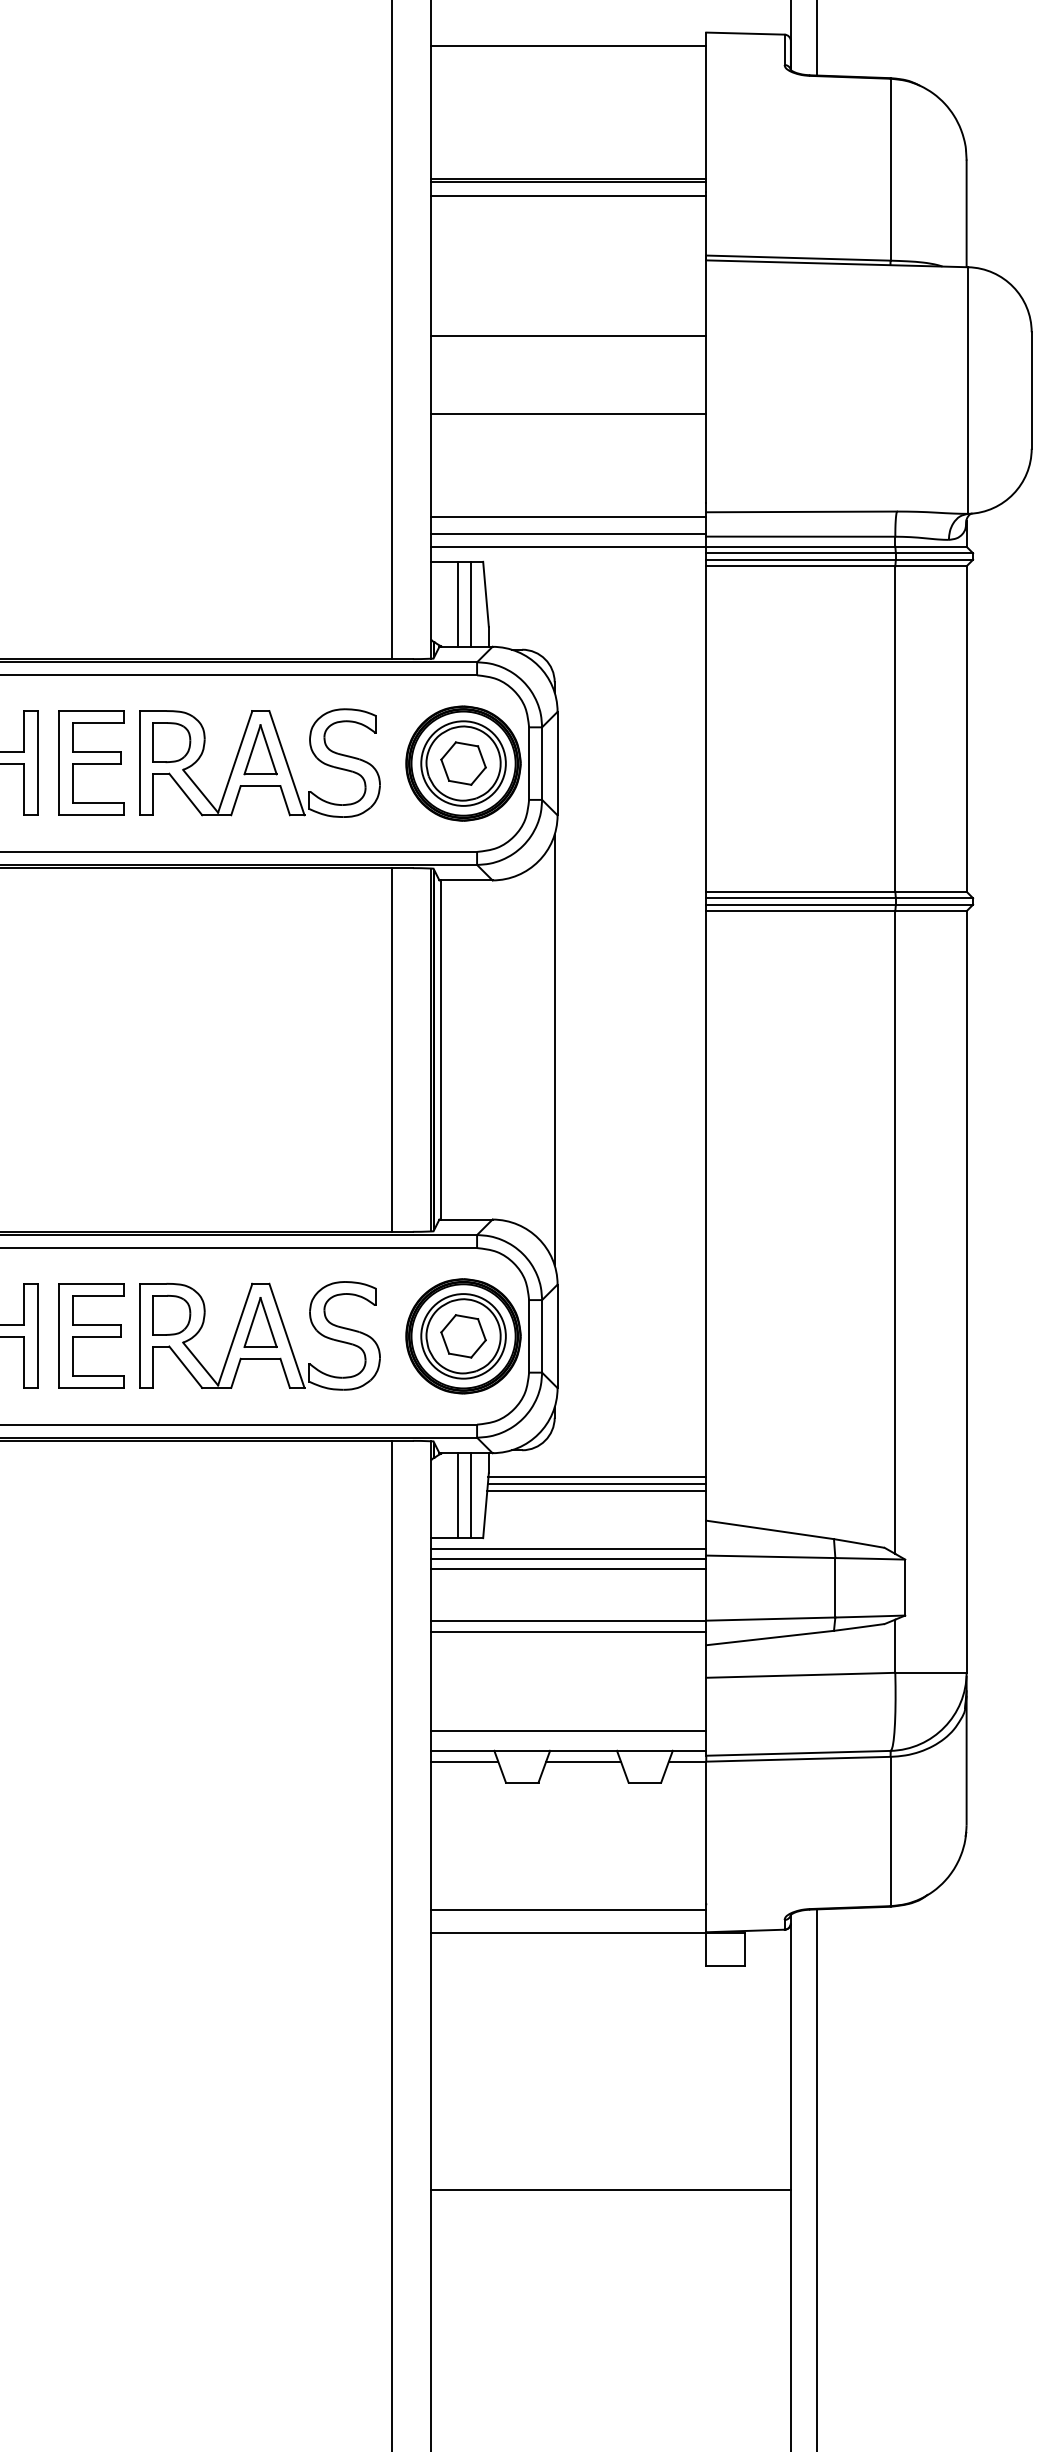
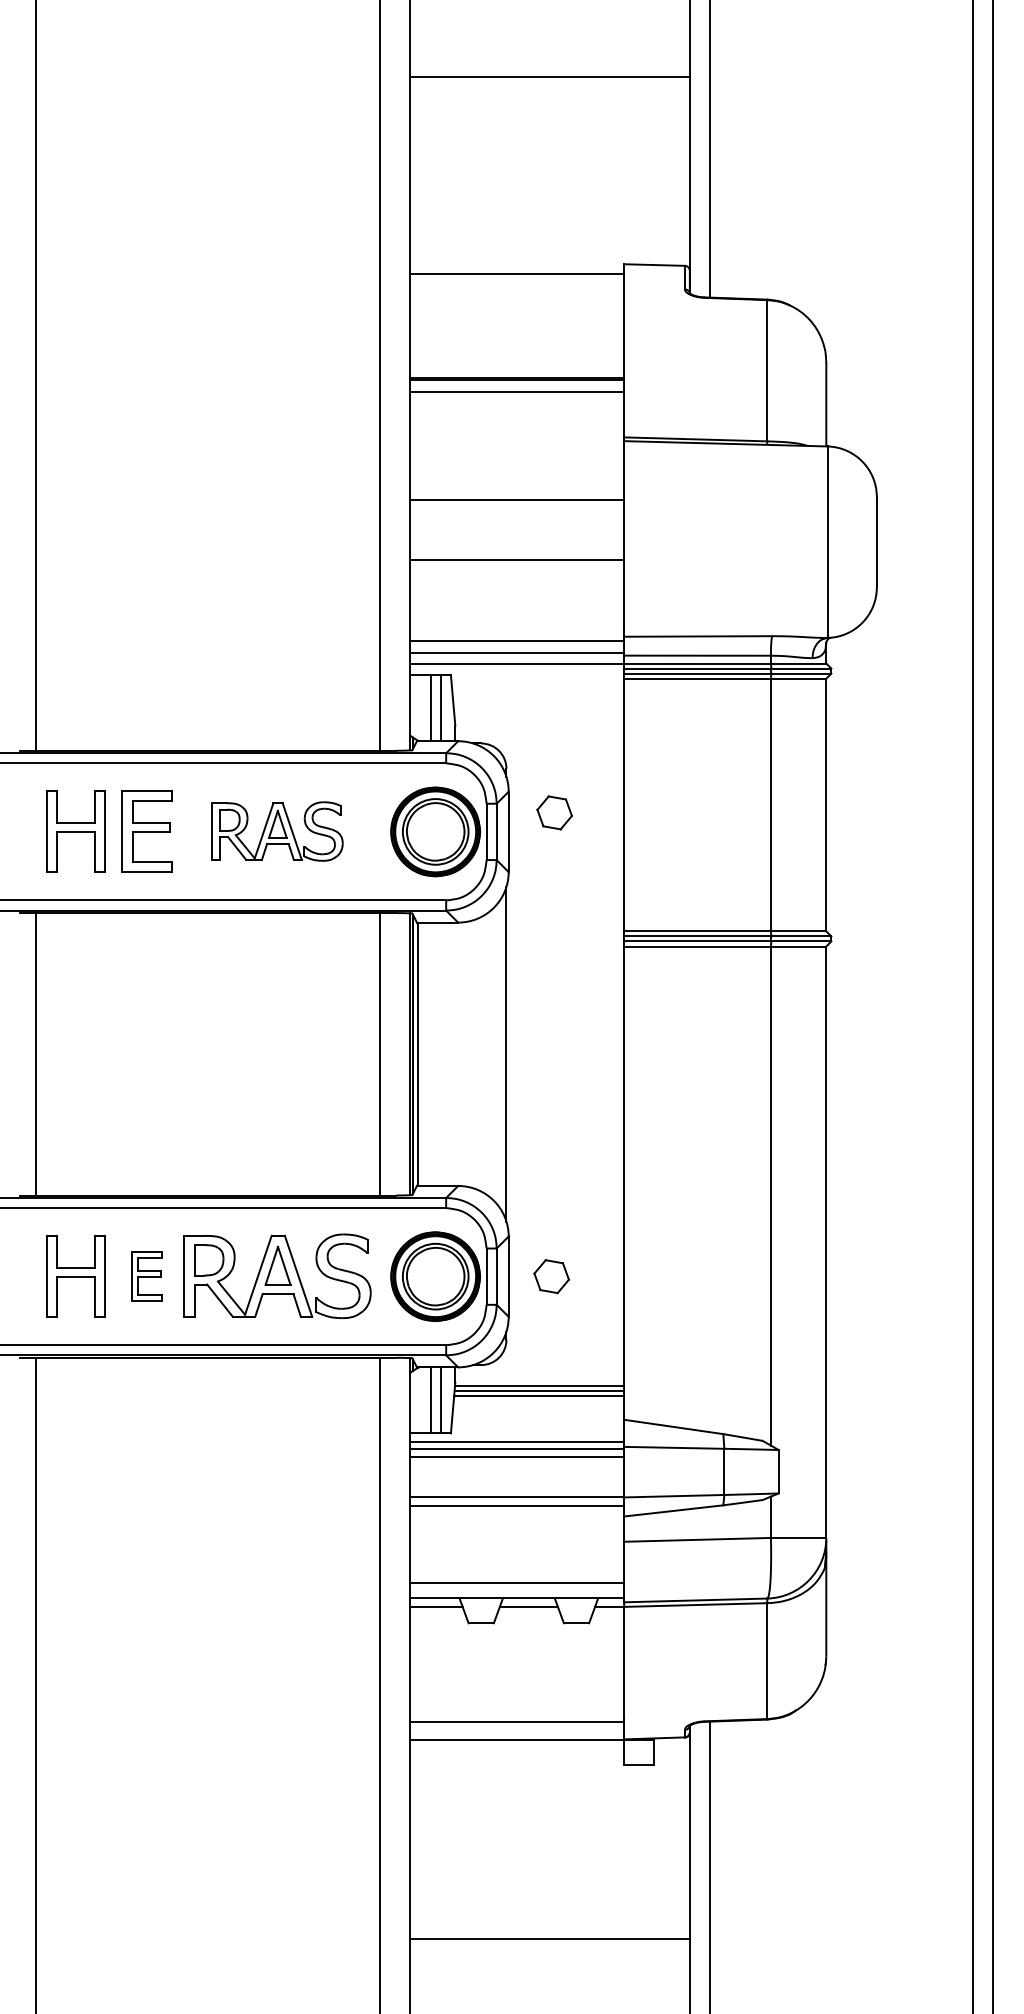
part: (259, 763) -> (277, 831), size x0.7
part: (463, 763) -> (554, 812), moved
part: (91, 1336) -> (146, 1276), size x0.6
part: (463, 1336) -> (551, 1276), moved

